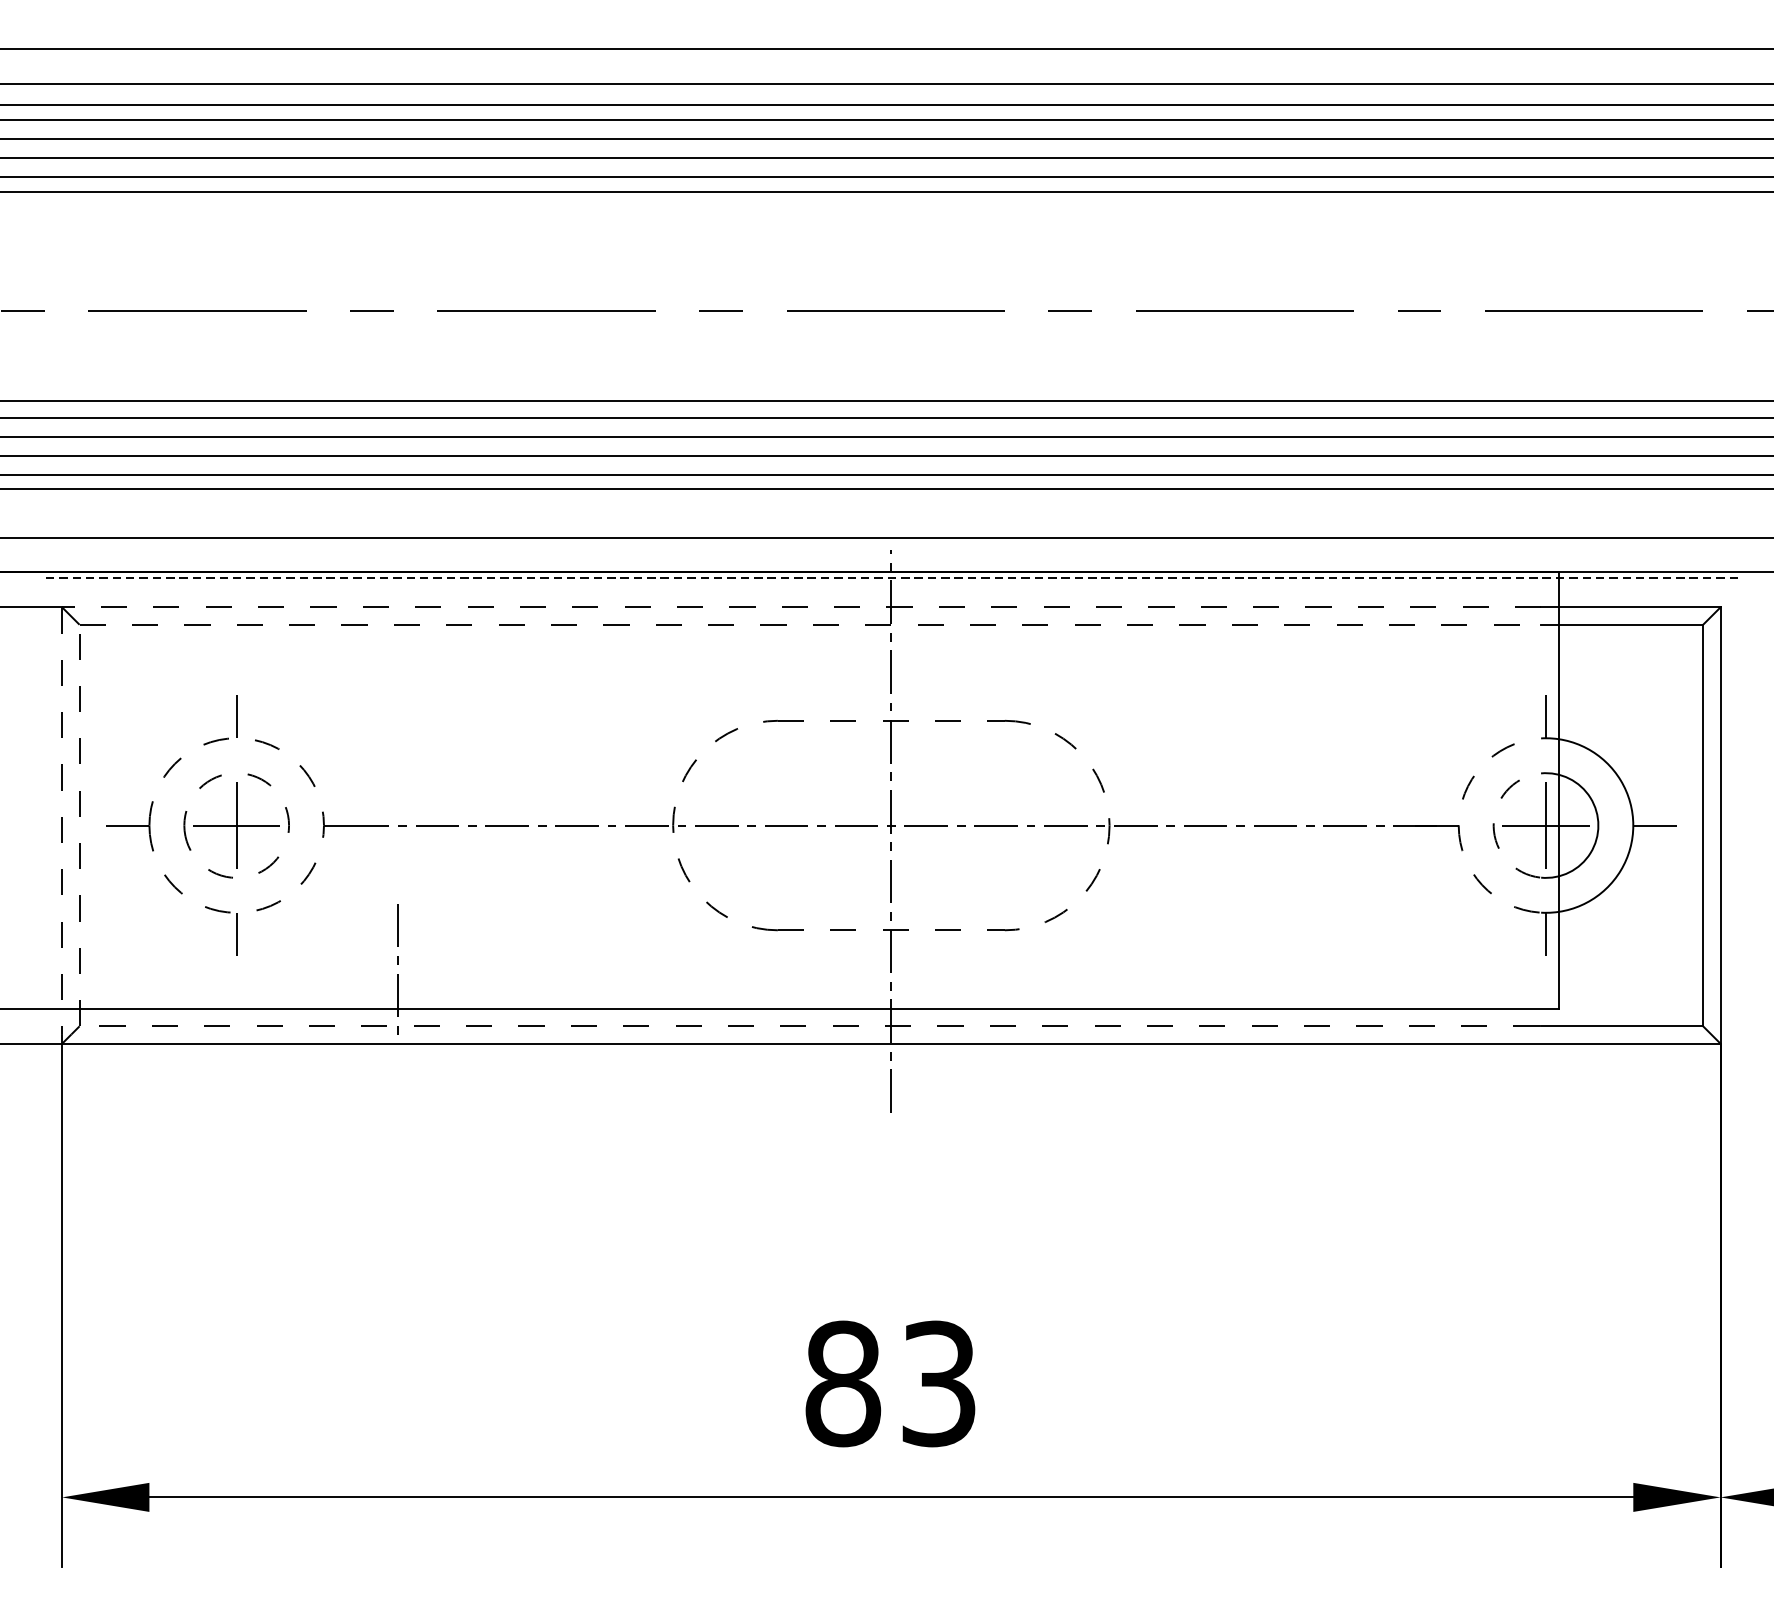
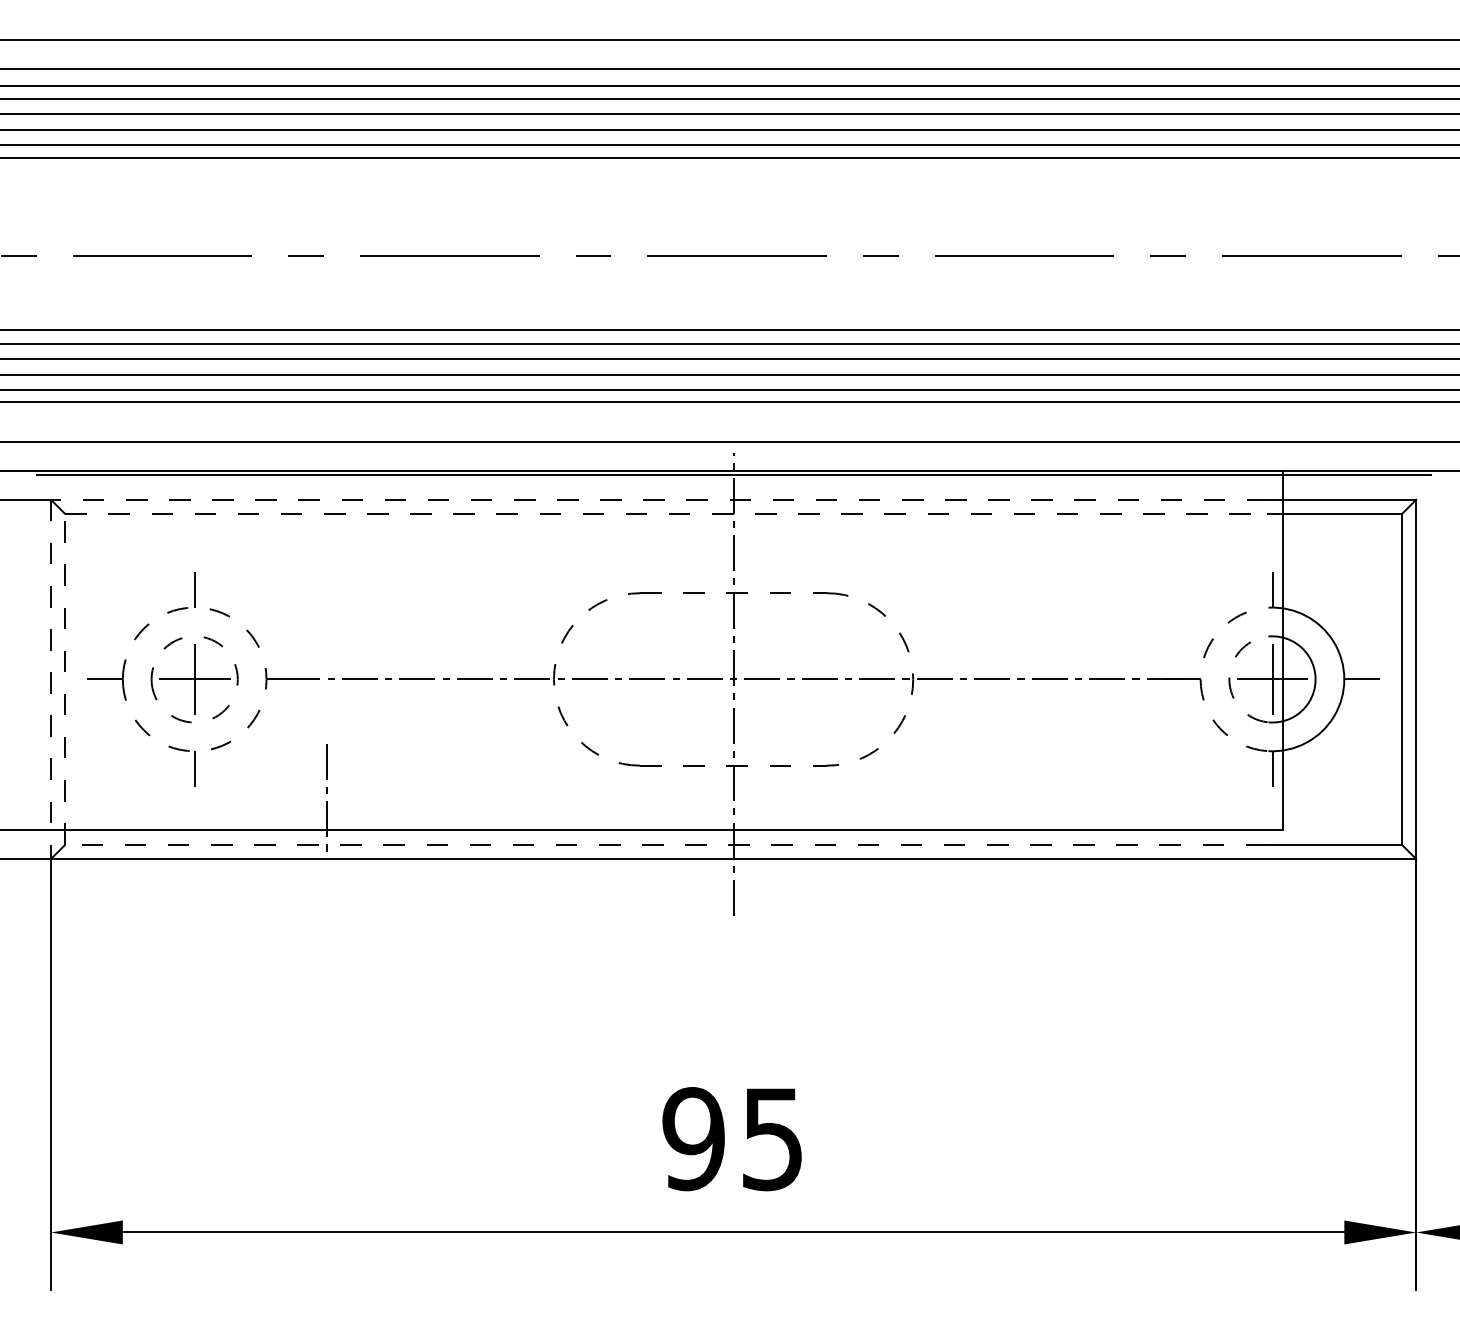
line: (891, 577) -> (733, 475), dashed -> solid
text: (890, 1384) -> (732, 1139), 83 -> 95

